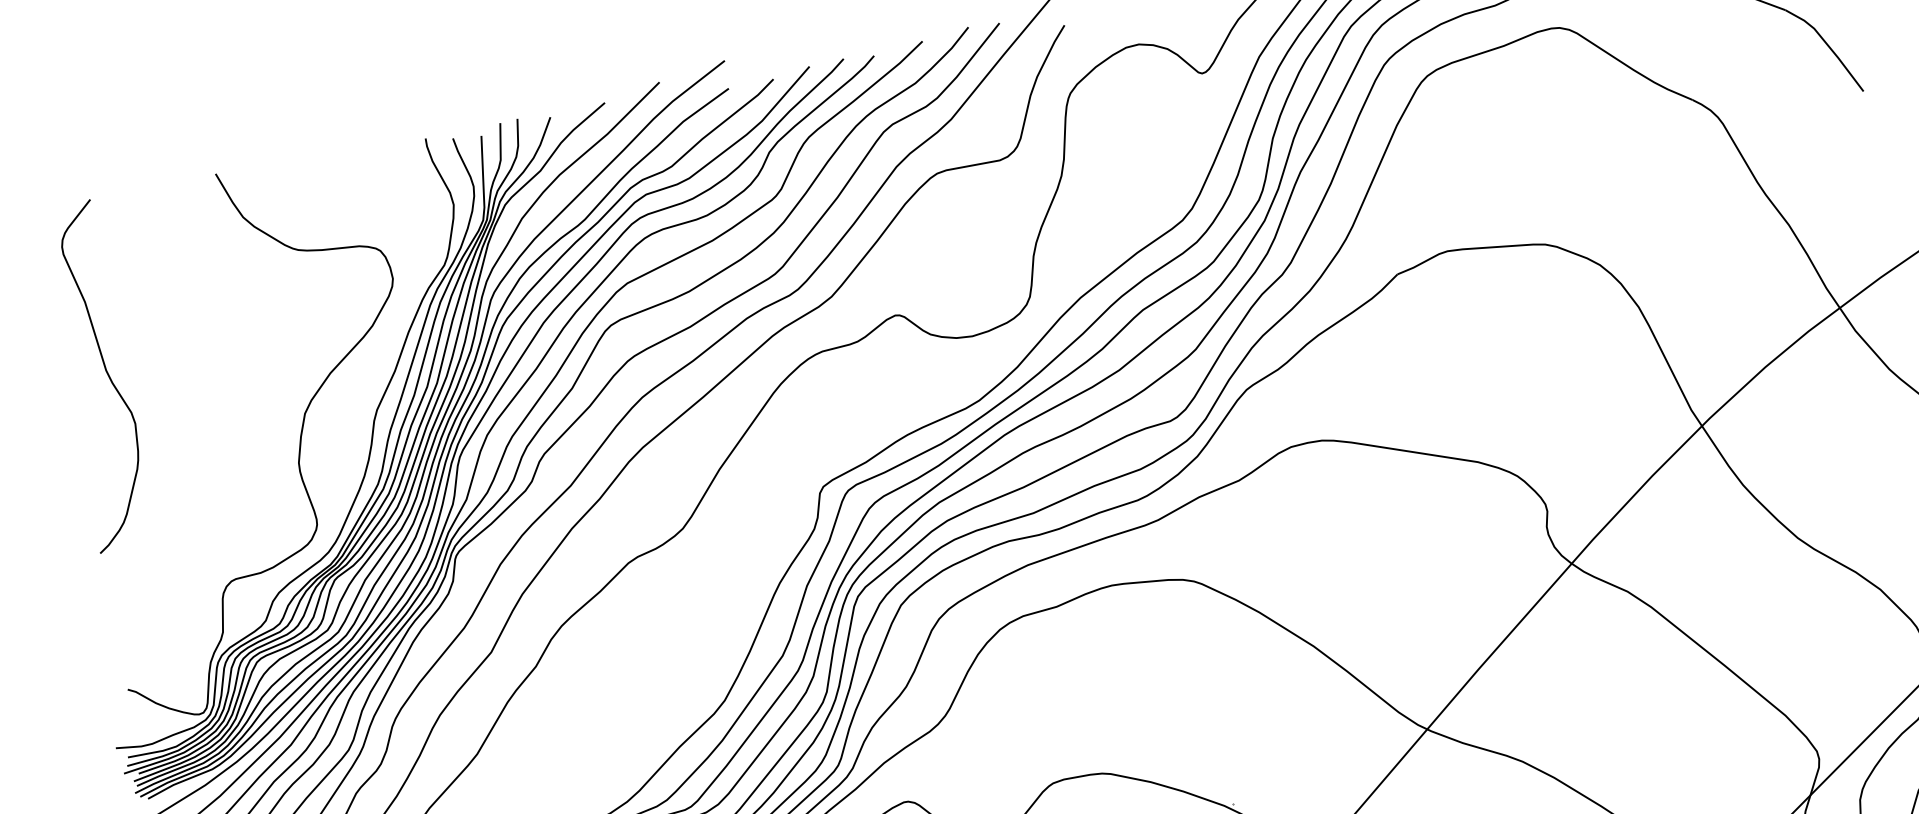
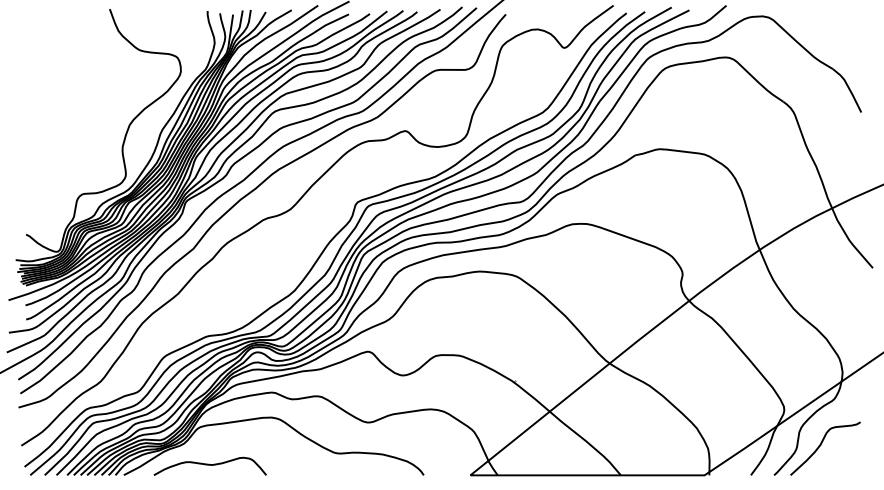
curve: (104, 372) -> (42, 89), removed

